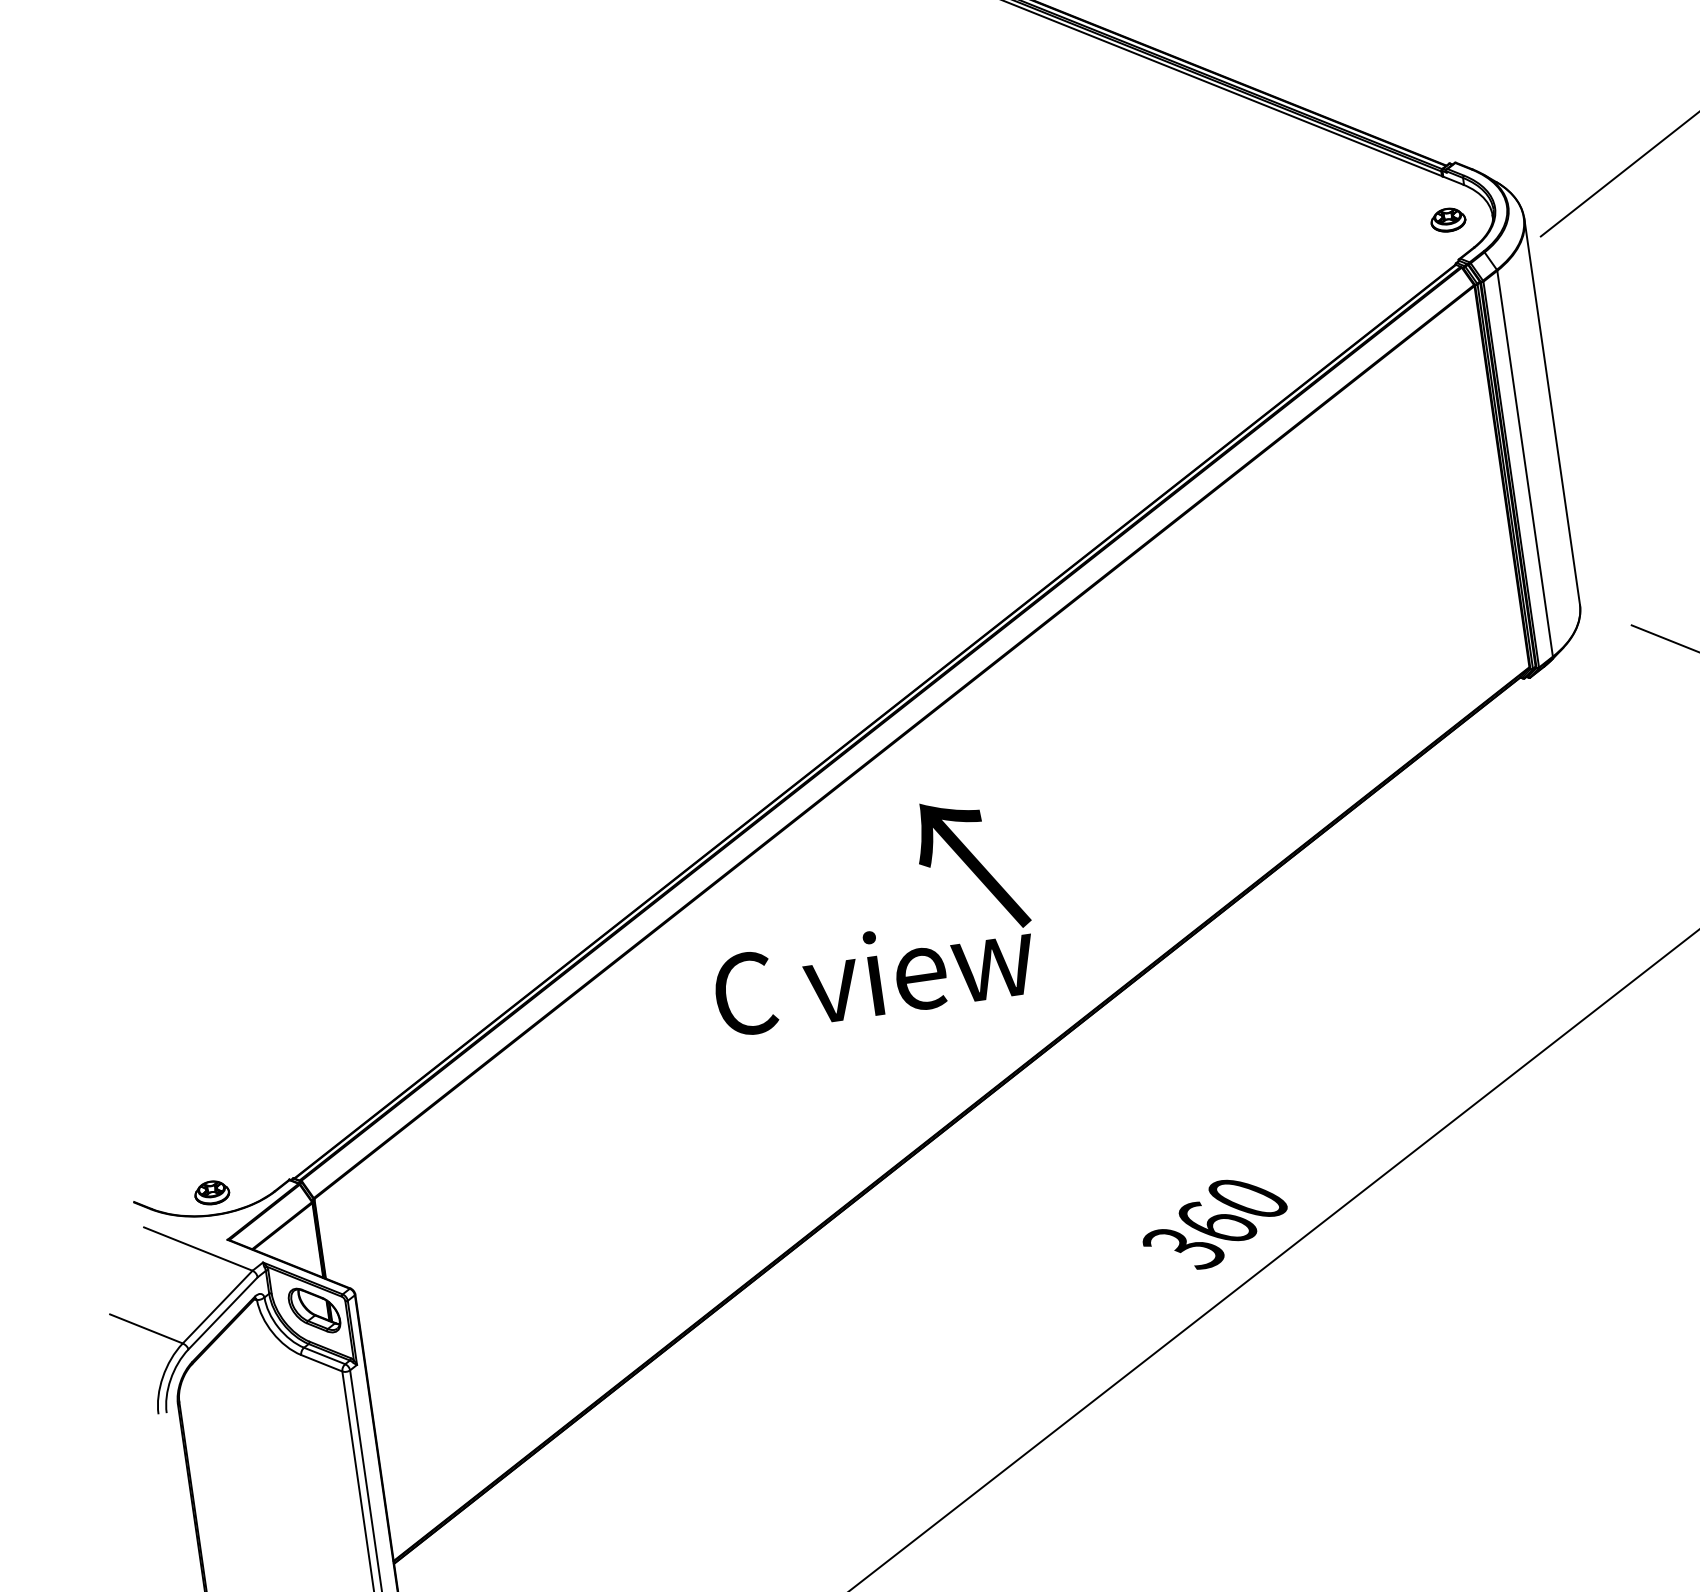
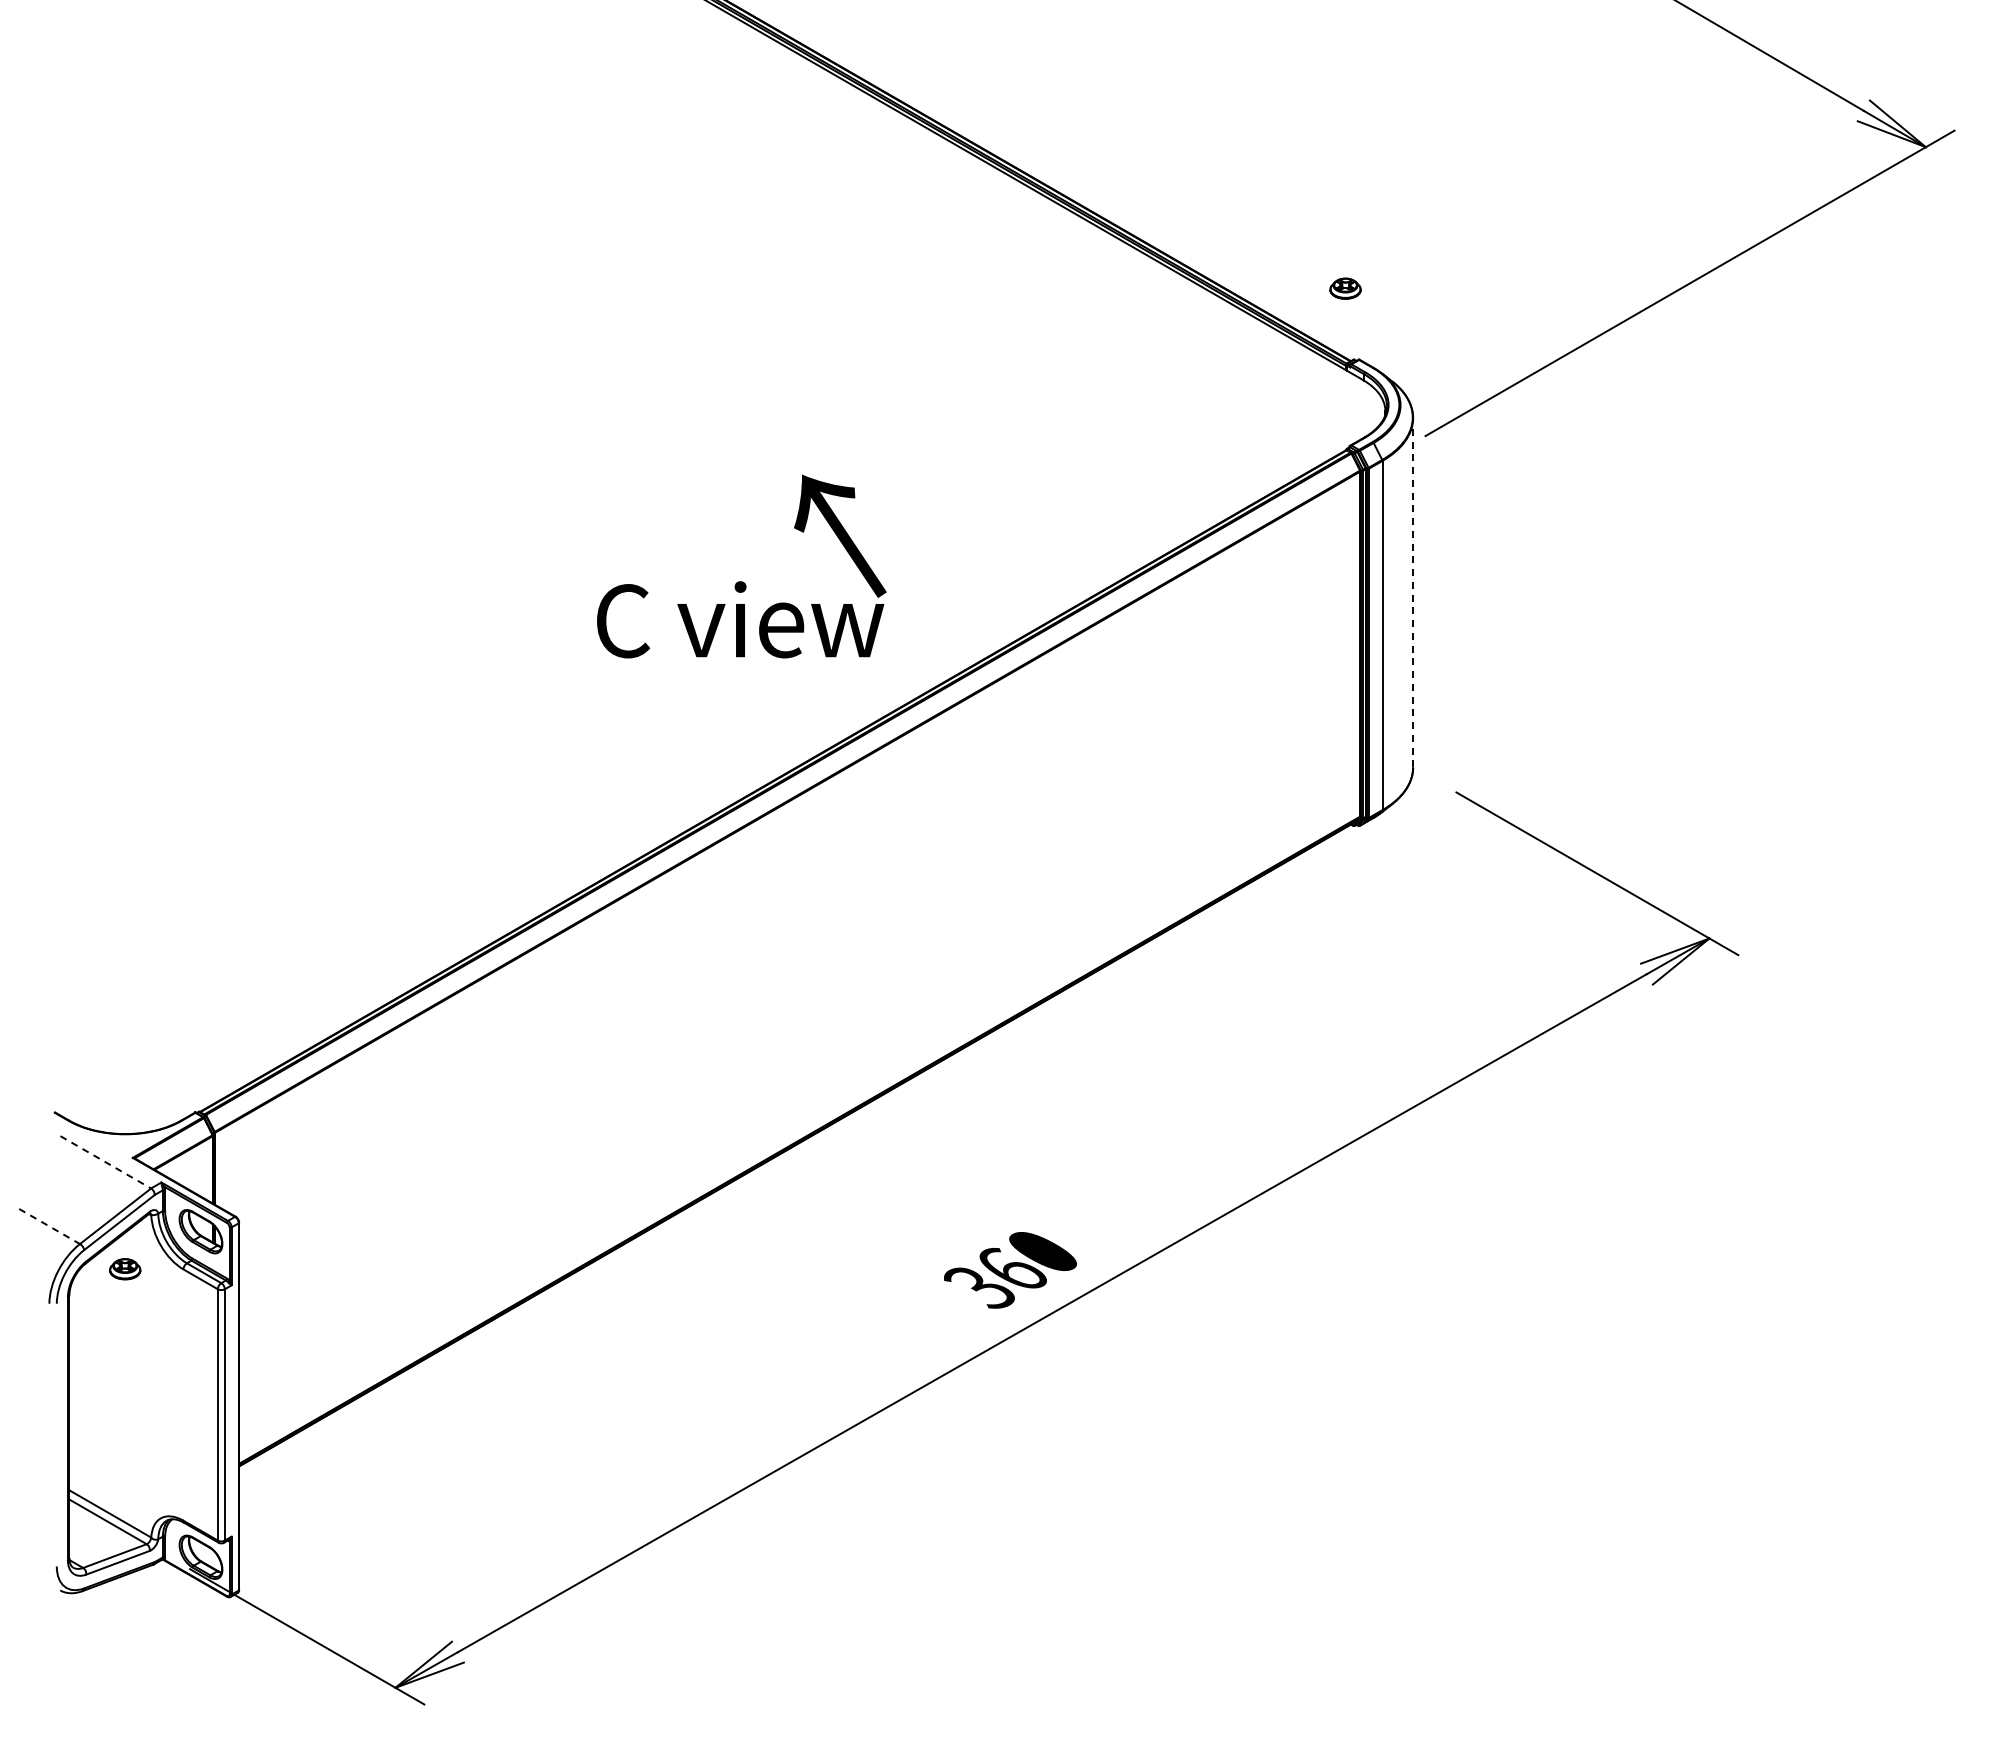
part: (1448, 219) -> (1345, 288), moved
line: (1552, 411) -> (1413, 592), solid -> dashed
text: (867, 914) -> (741, 566), moved
part: (212, 1193) -> (125, 1269), moved
line: (199, 1249) -> (106, 1162), solid -> dashed
line: (147, 1328) -> (50, 1226), solid -> dashed

